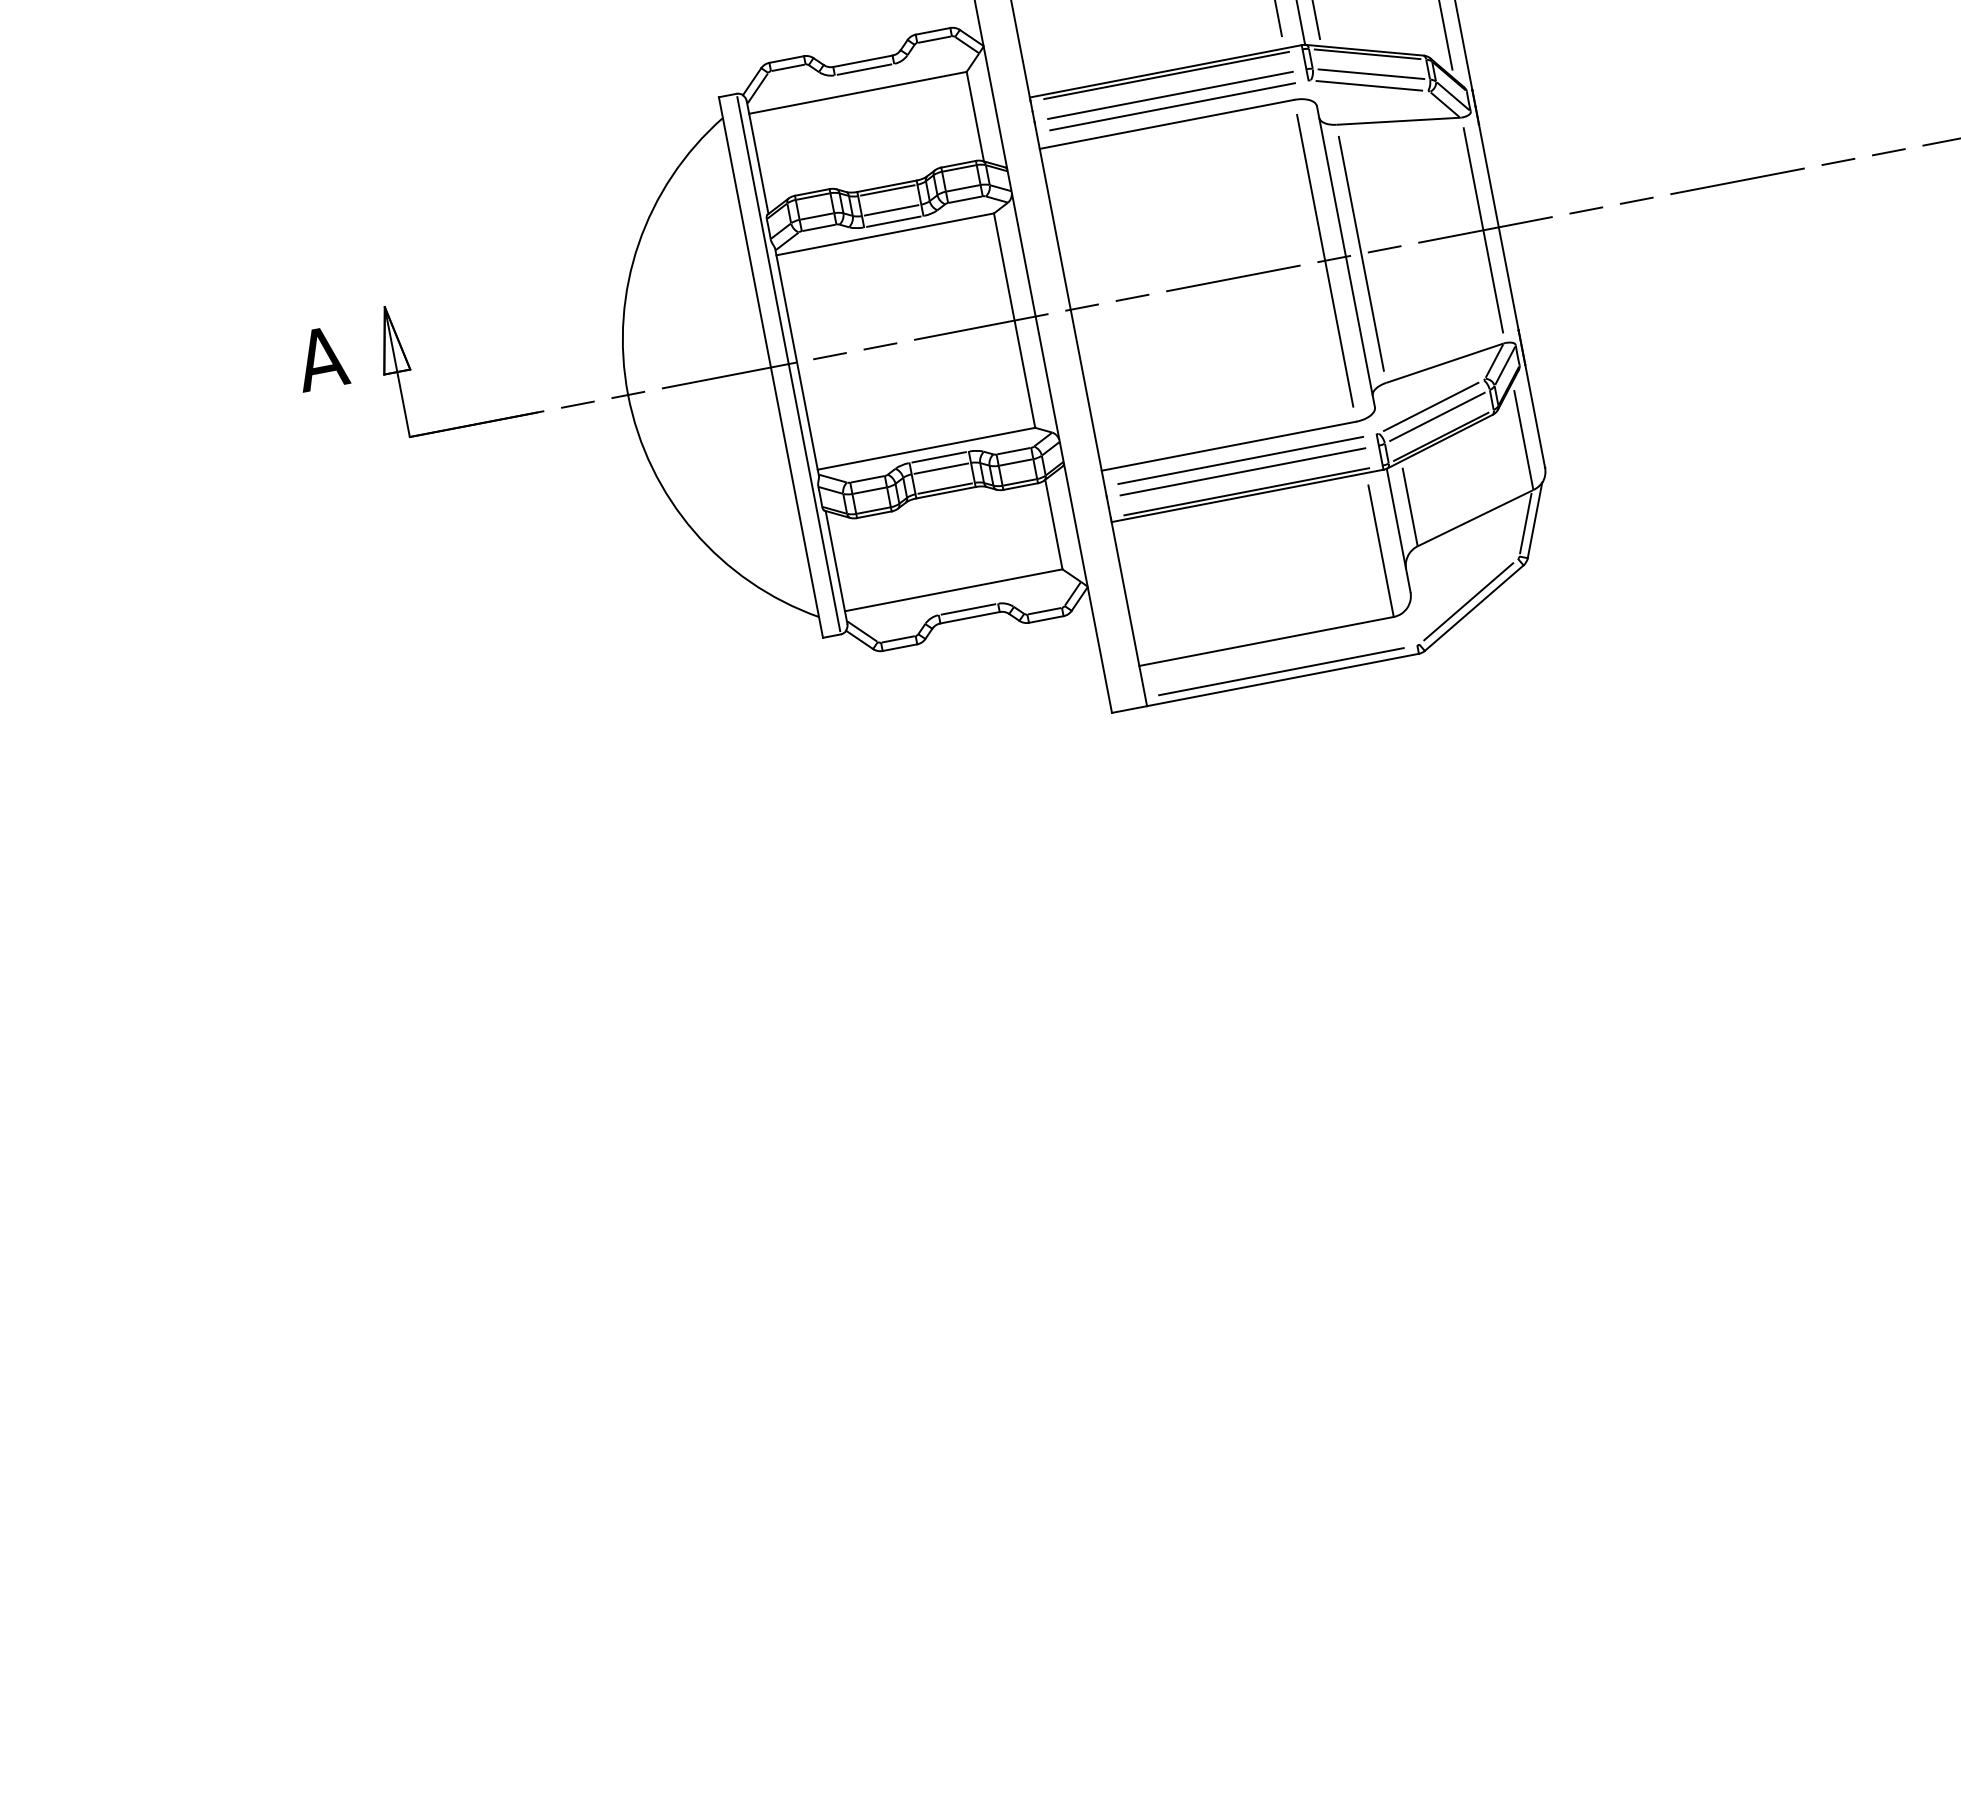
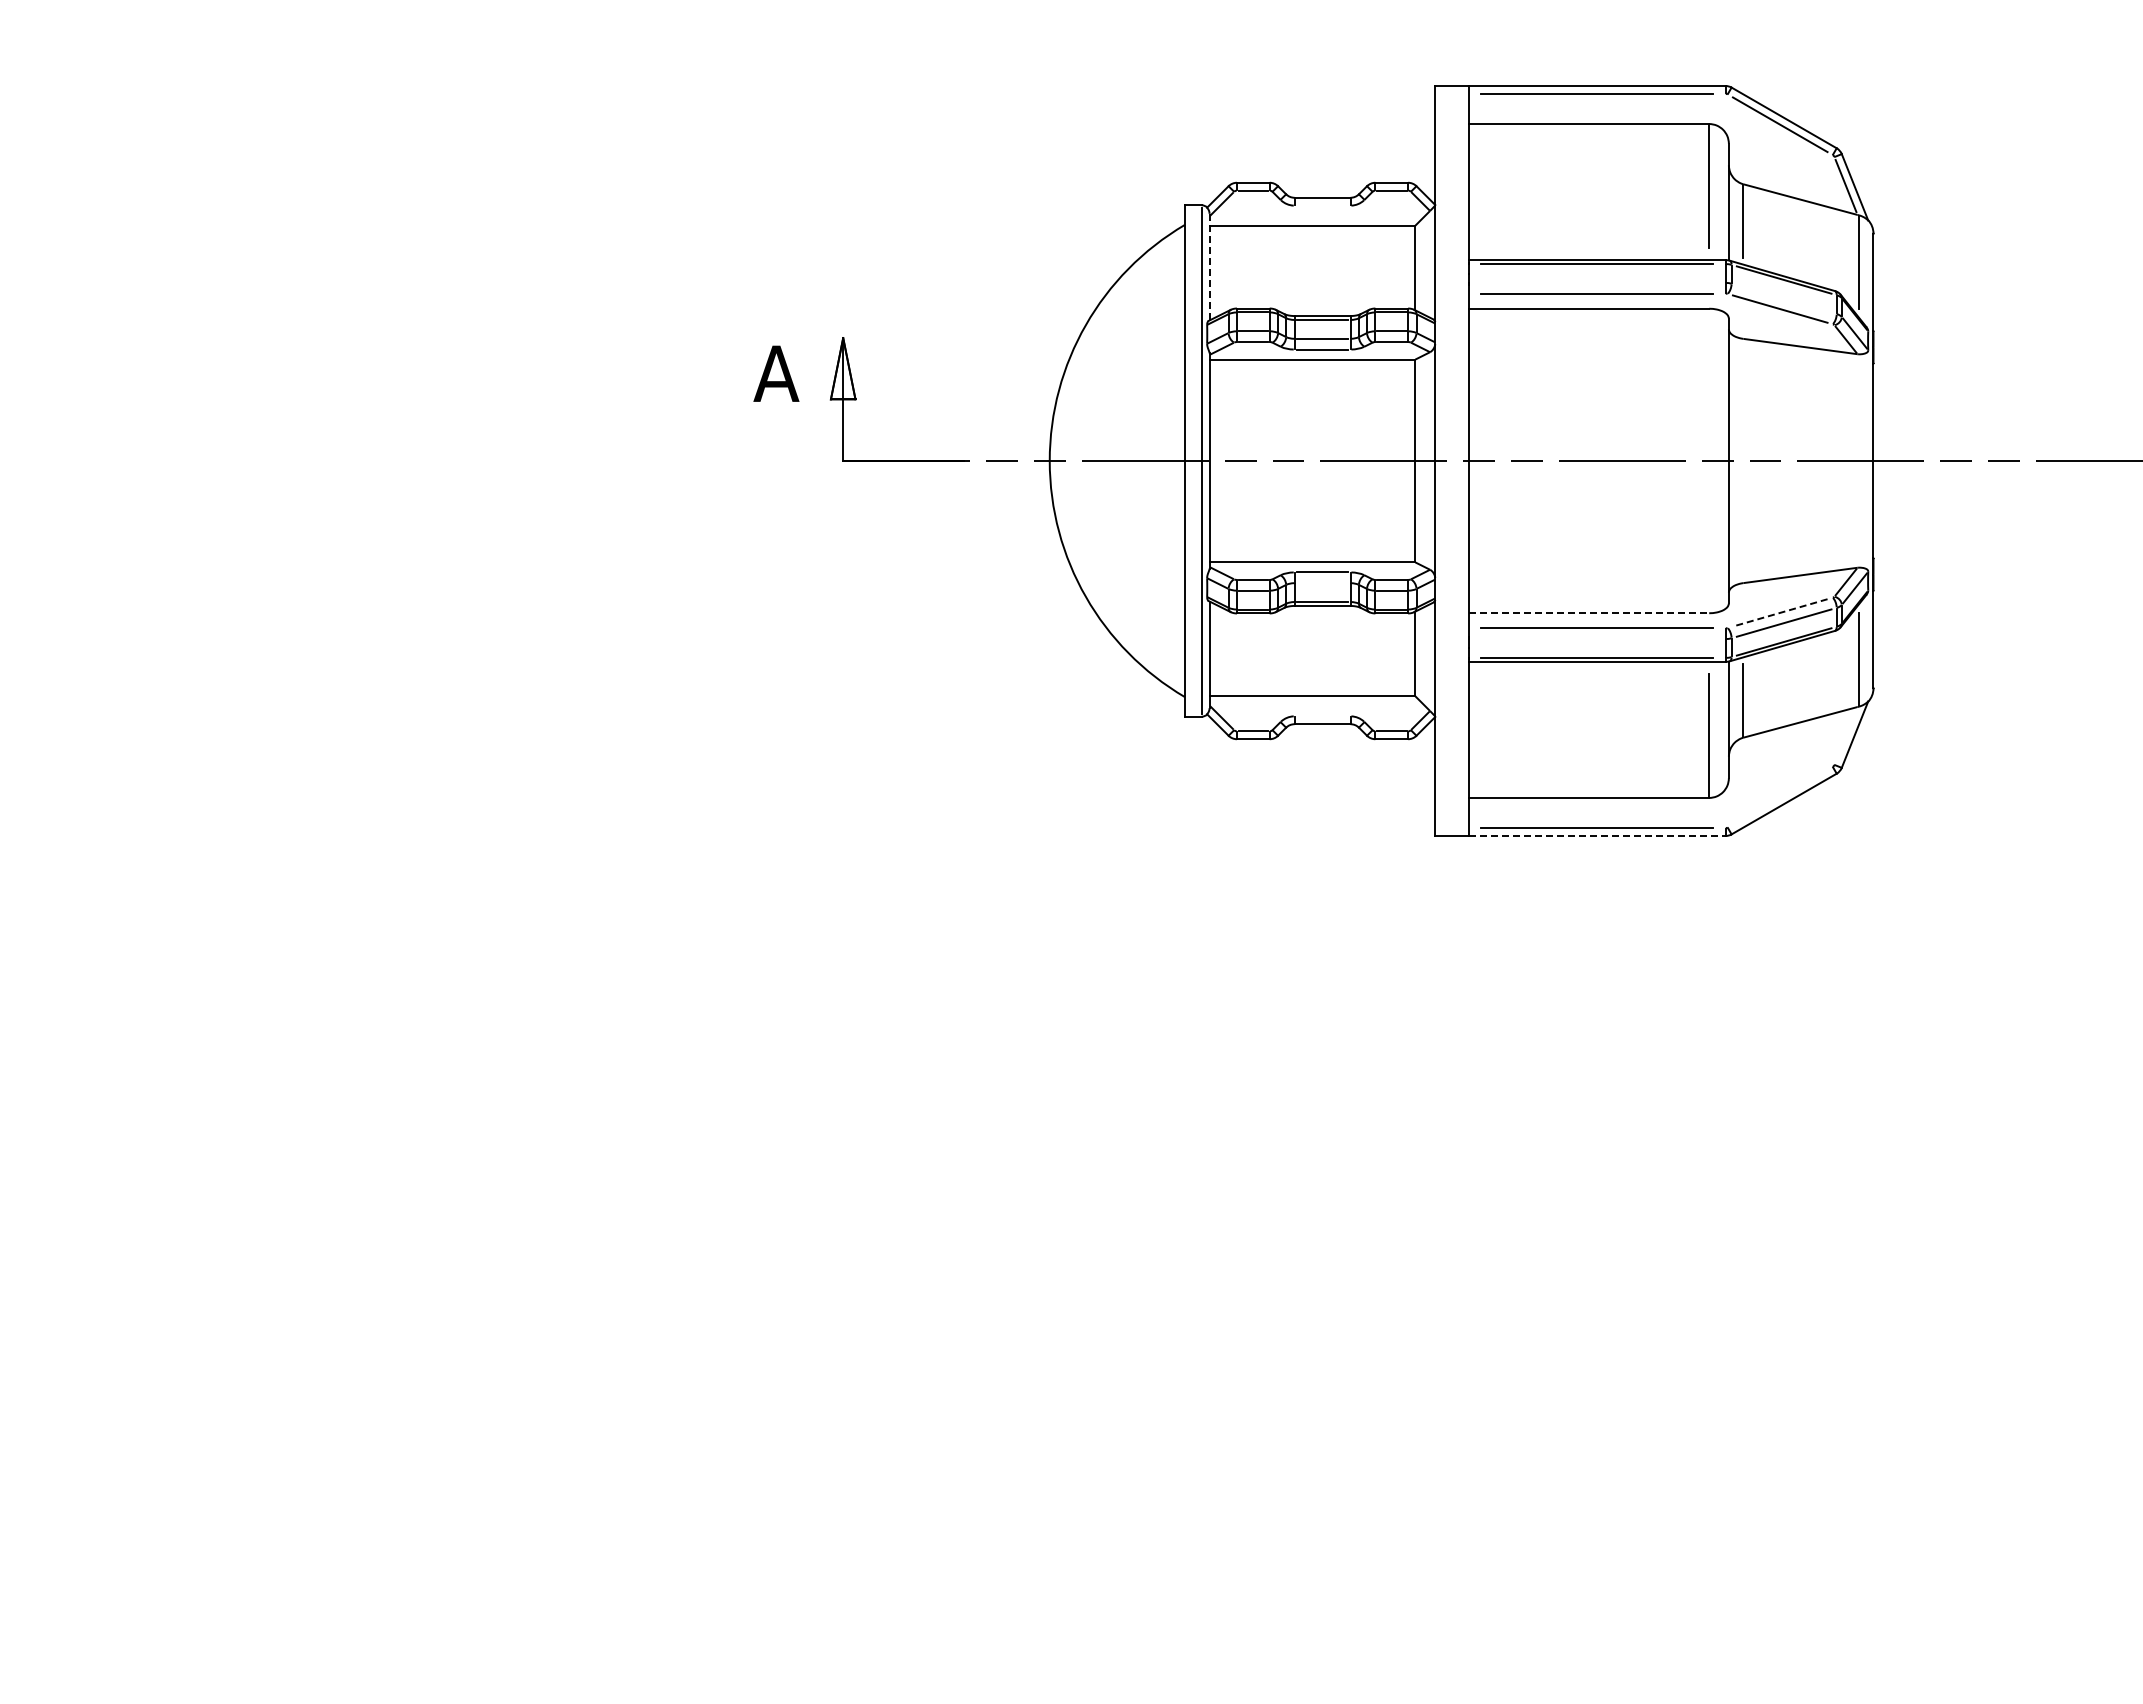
line: (864, 69) -> (1322, 205), removed
line: (1370, 73) -> (1783, 298), removed
line: (1169, 95) -> (1596, 282), removed
line: (757, 156) -> (1209, 266), solid -> dashed
line: (1482, 229) -> (1858, 460), removed
line: (1361, 253) -> (1743, 460), removed
line: (1325, 260) -> (1709, 460), removed
line: (1430, 407) -> (1779, 613), solid -> dashed
line: (1229, 446) -> (1589, 613), solid -> dashed
line: (941, 469) -> (1322, 583), removed
line: (1242, 472) -> (1596, 639), removed
line: (1525, 523) -> (1845, 735), removed
line: (1467, 601) -> (1779, 796), removed
line: (968, 609) -> (1322, 716), removed
line: (1283, 679) -> (1597, 835), solid -> dashed

